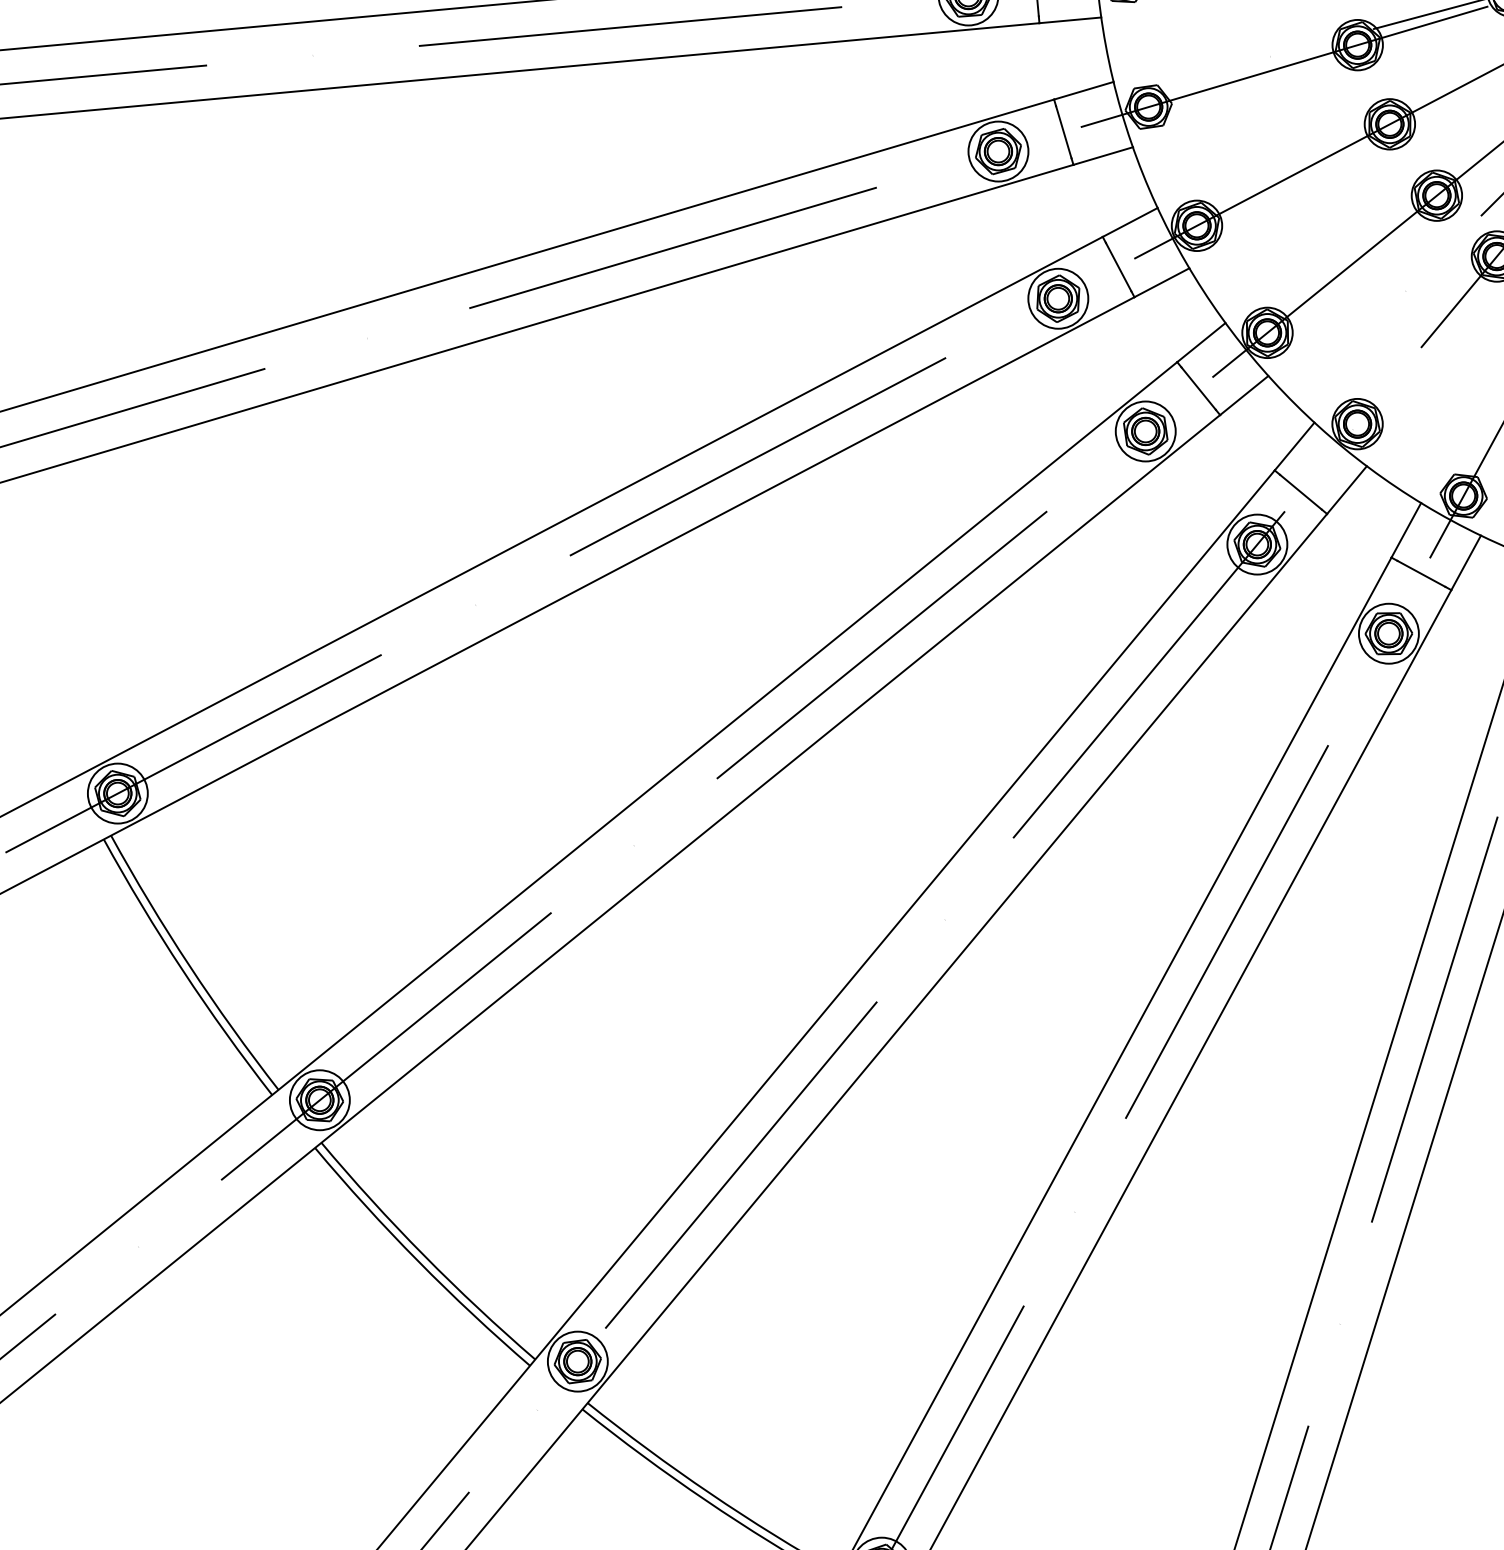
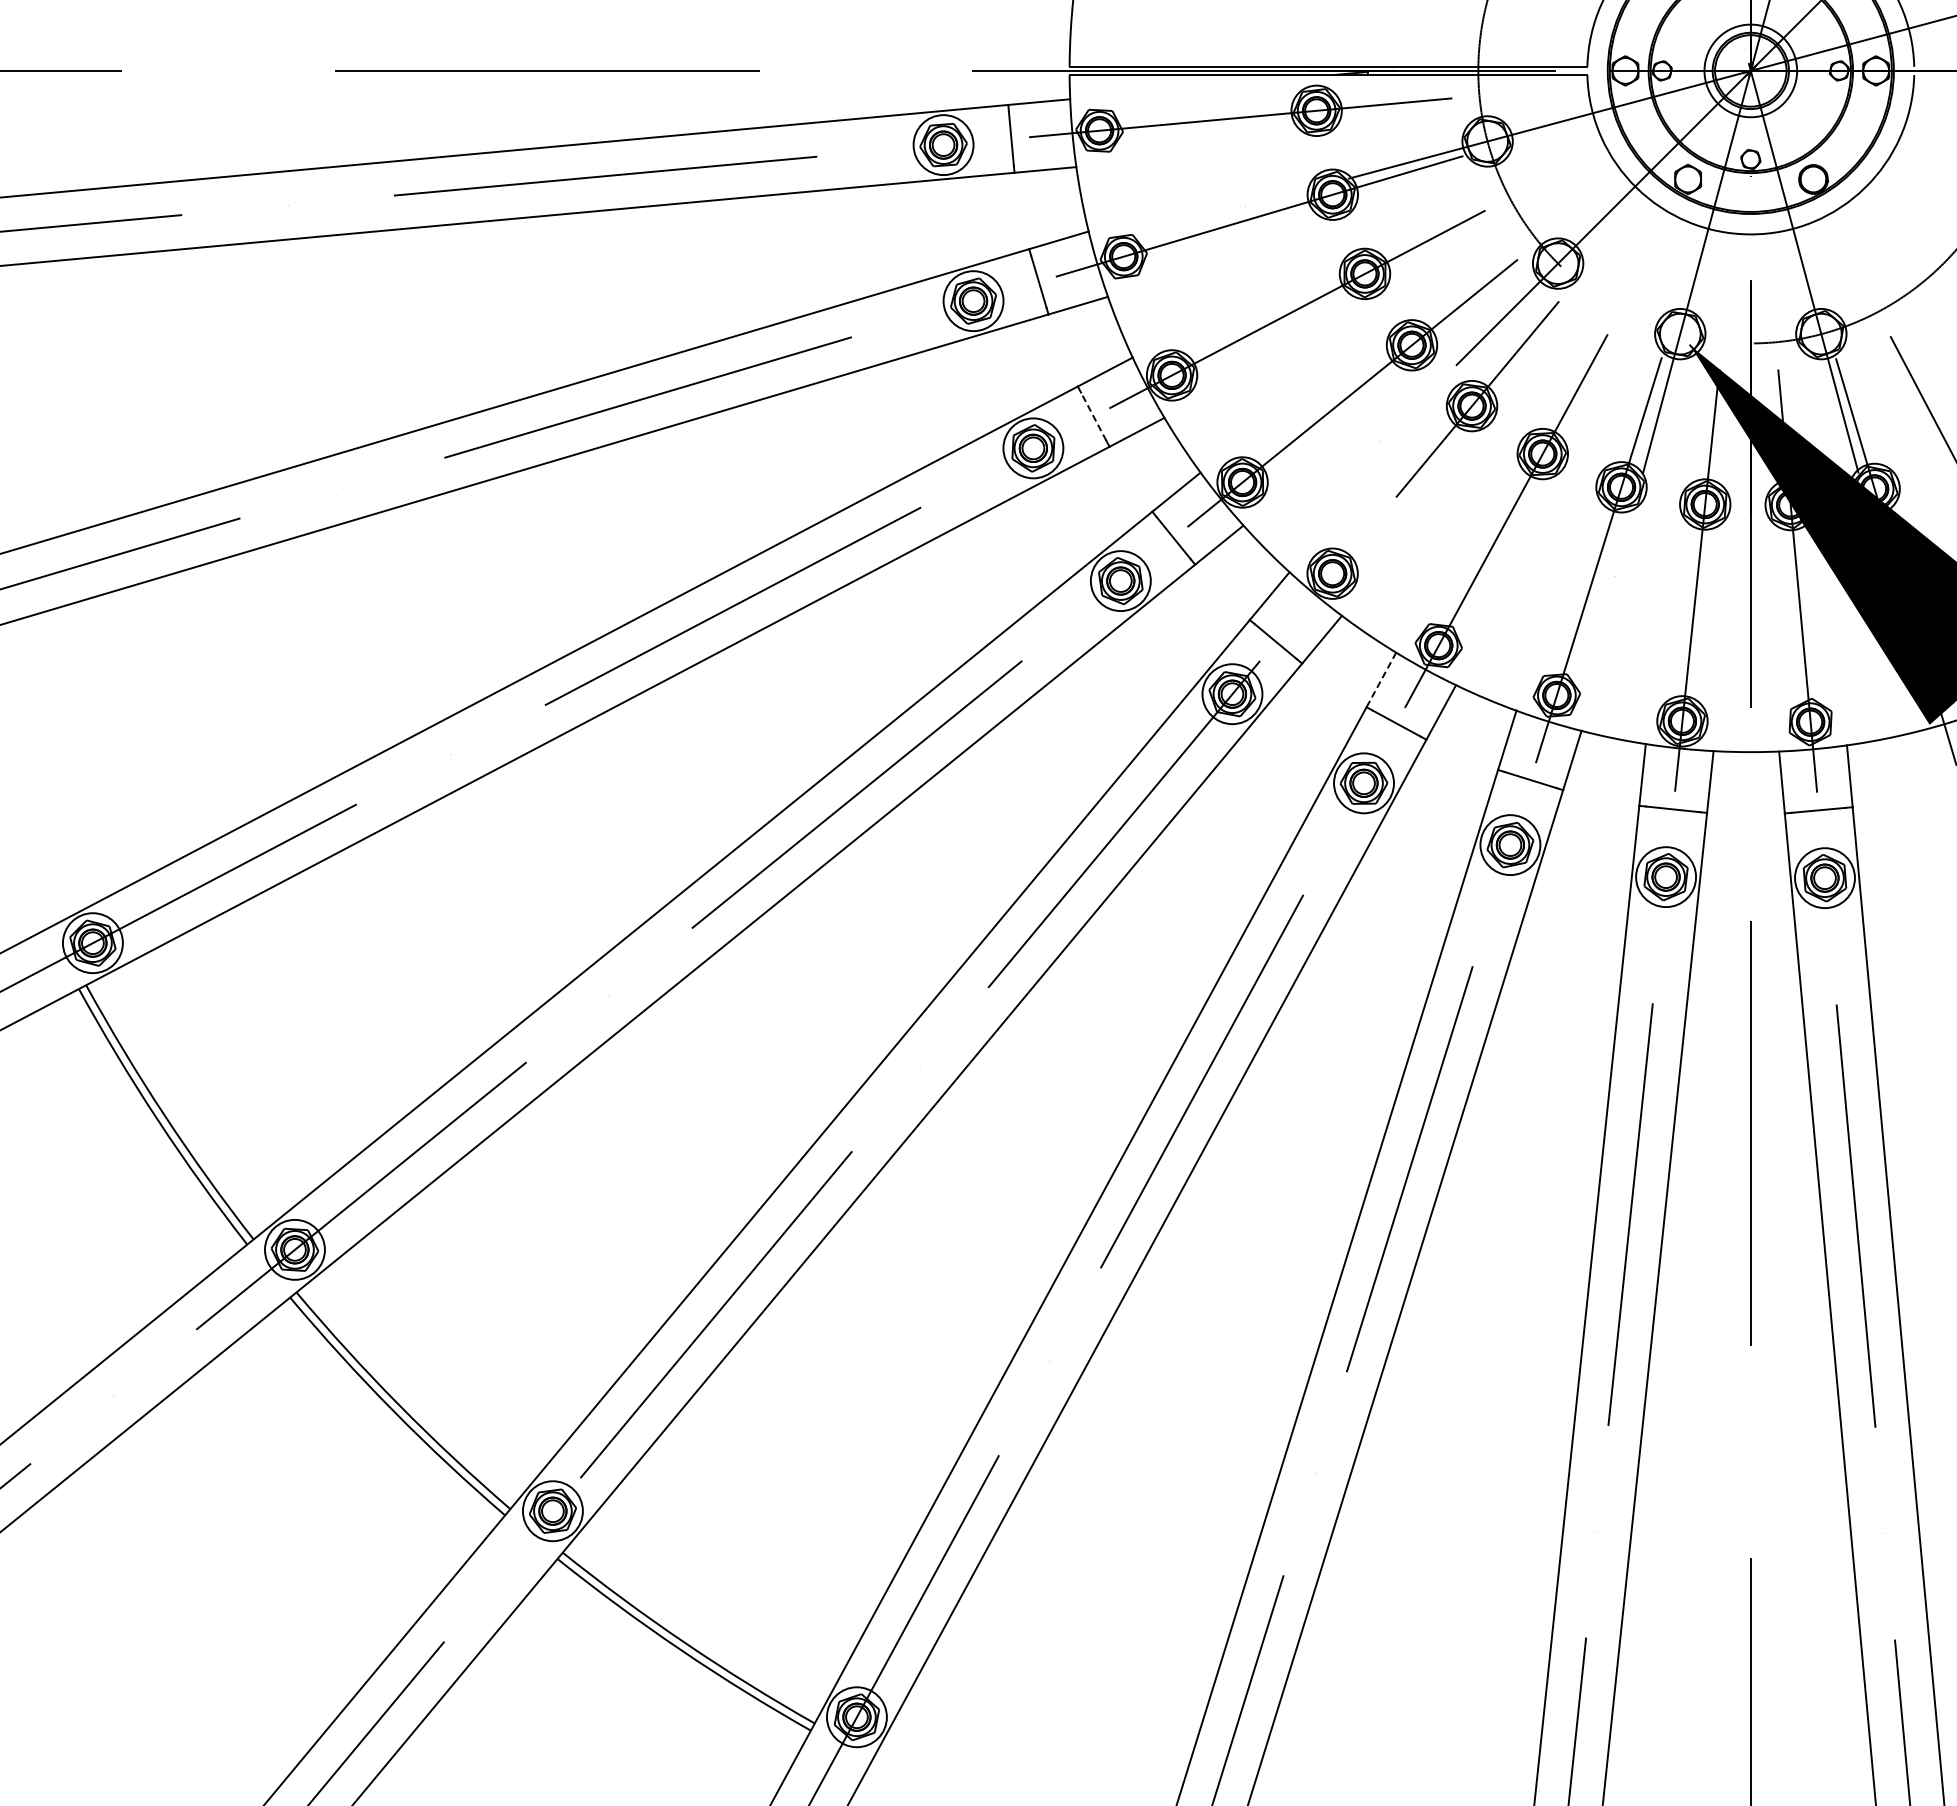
line: (1118, 266) -> (1093, 416), solid -> dashed
line: (1406, 530) -> (1381, 680), solid -> dashed

